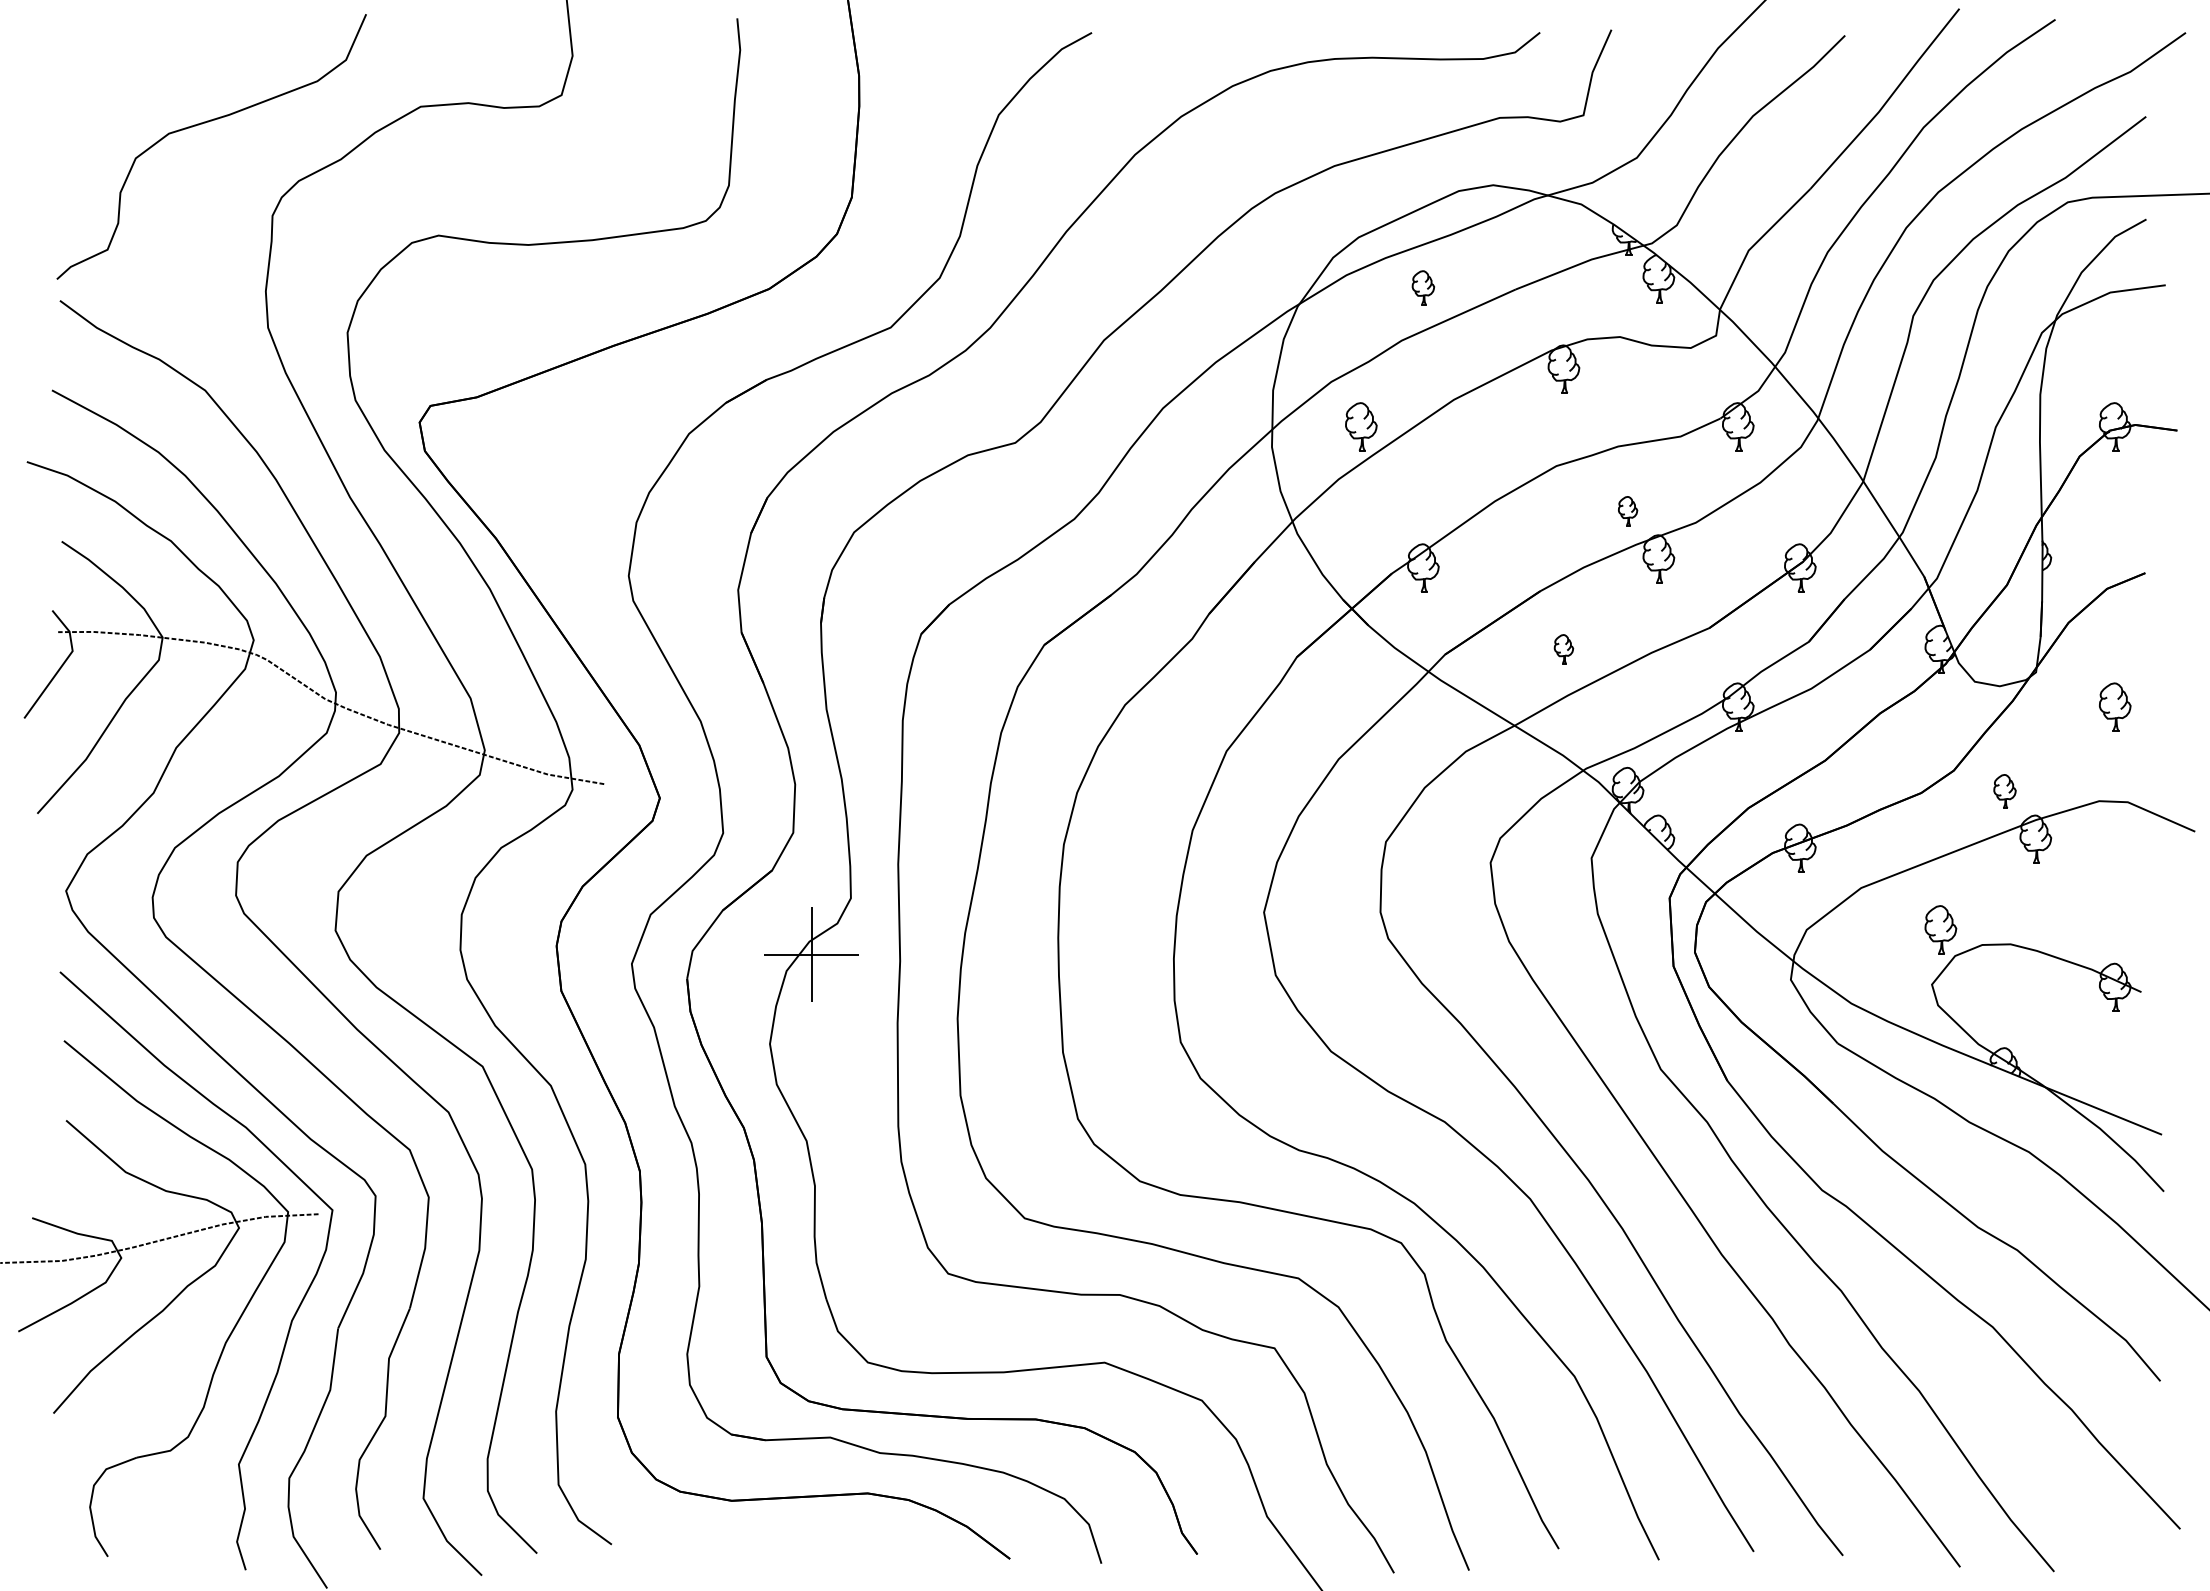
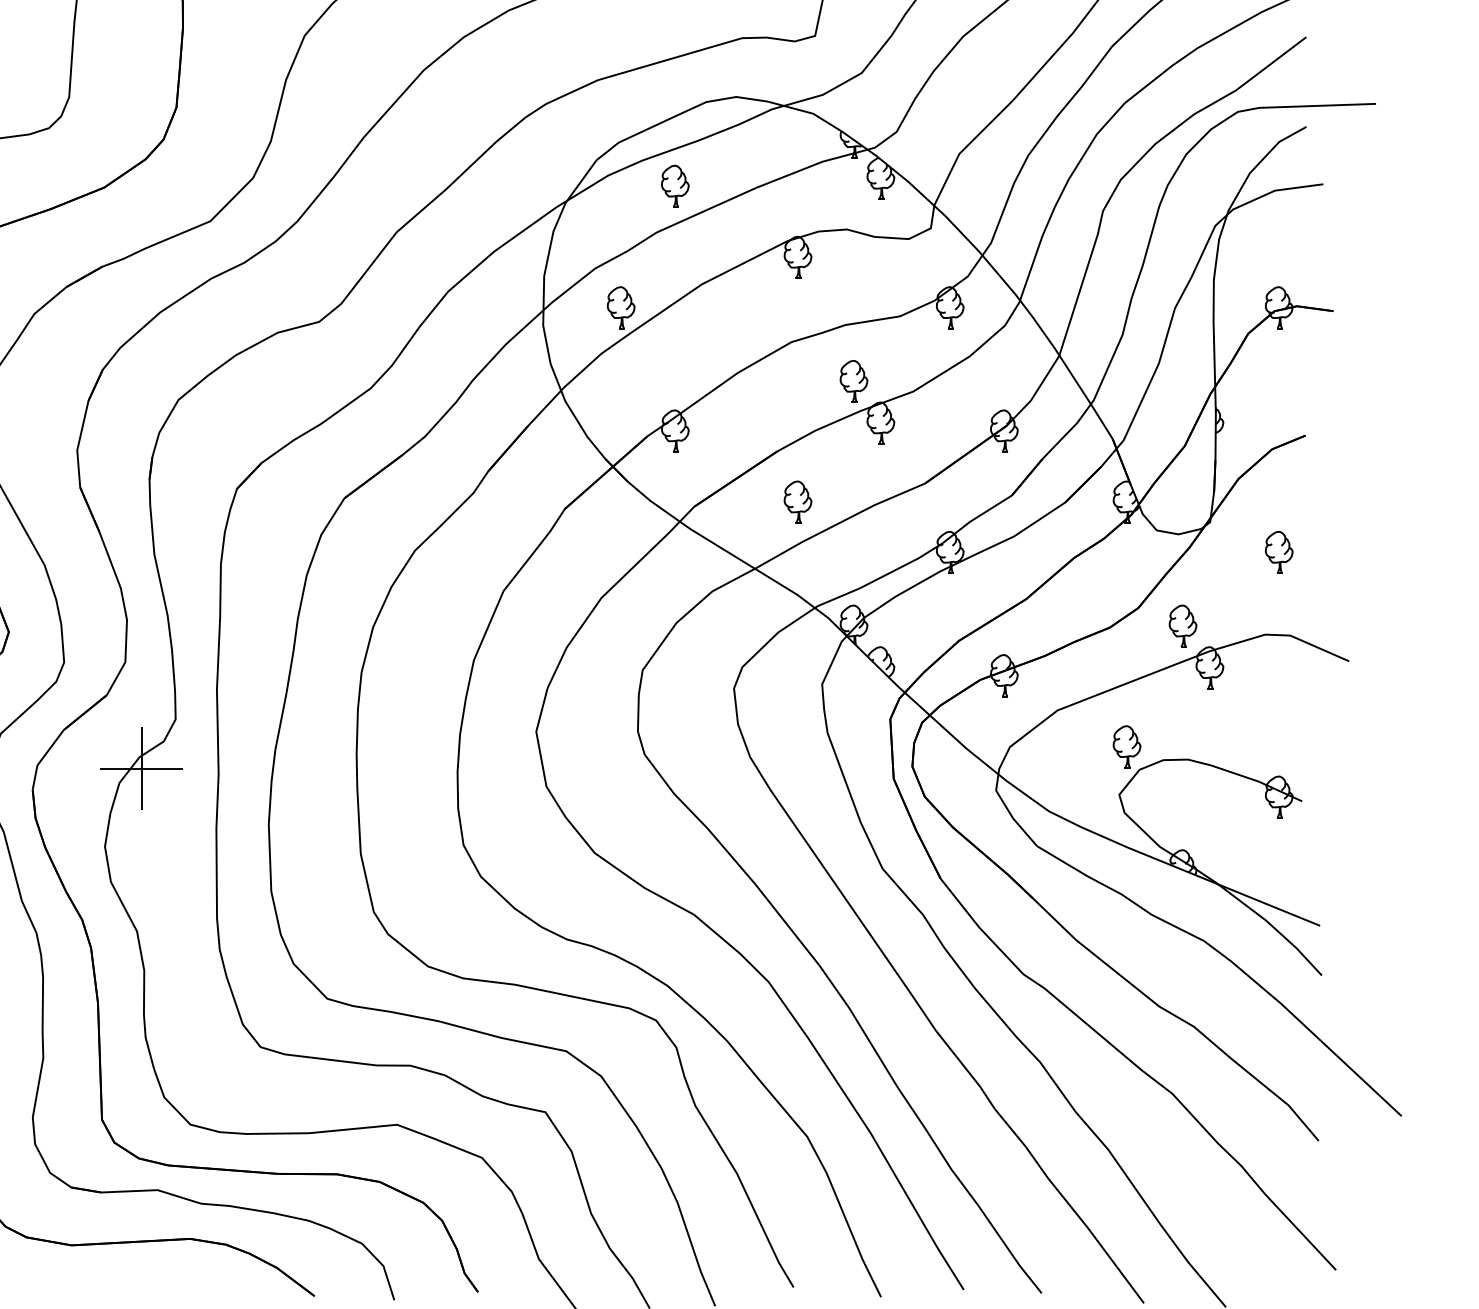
part: (1423, 287) -> (675, 186), size x1.43
part: (1627, 510) -> (853, 380), size x1.67
part: (1563, 648) -> (797, 501), size x1.67
part: (2004, 791) -> (1182, 626), size x1.43

